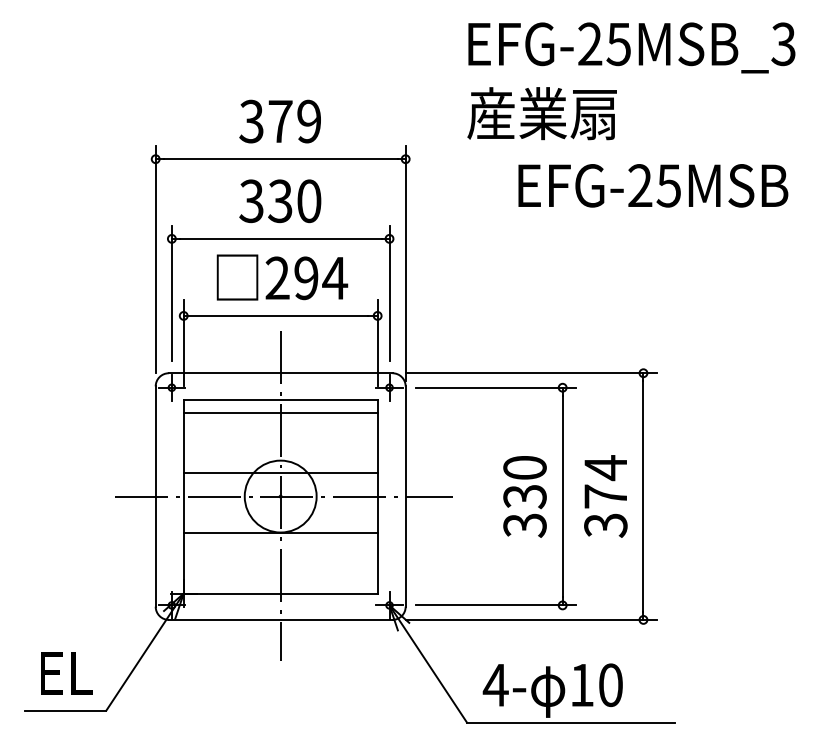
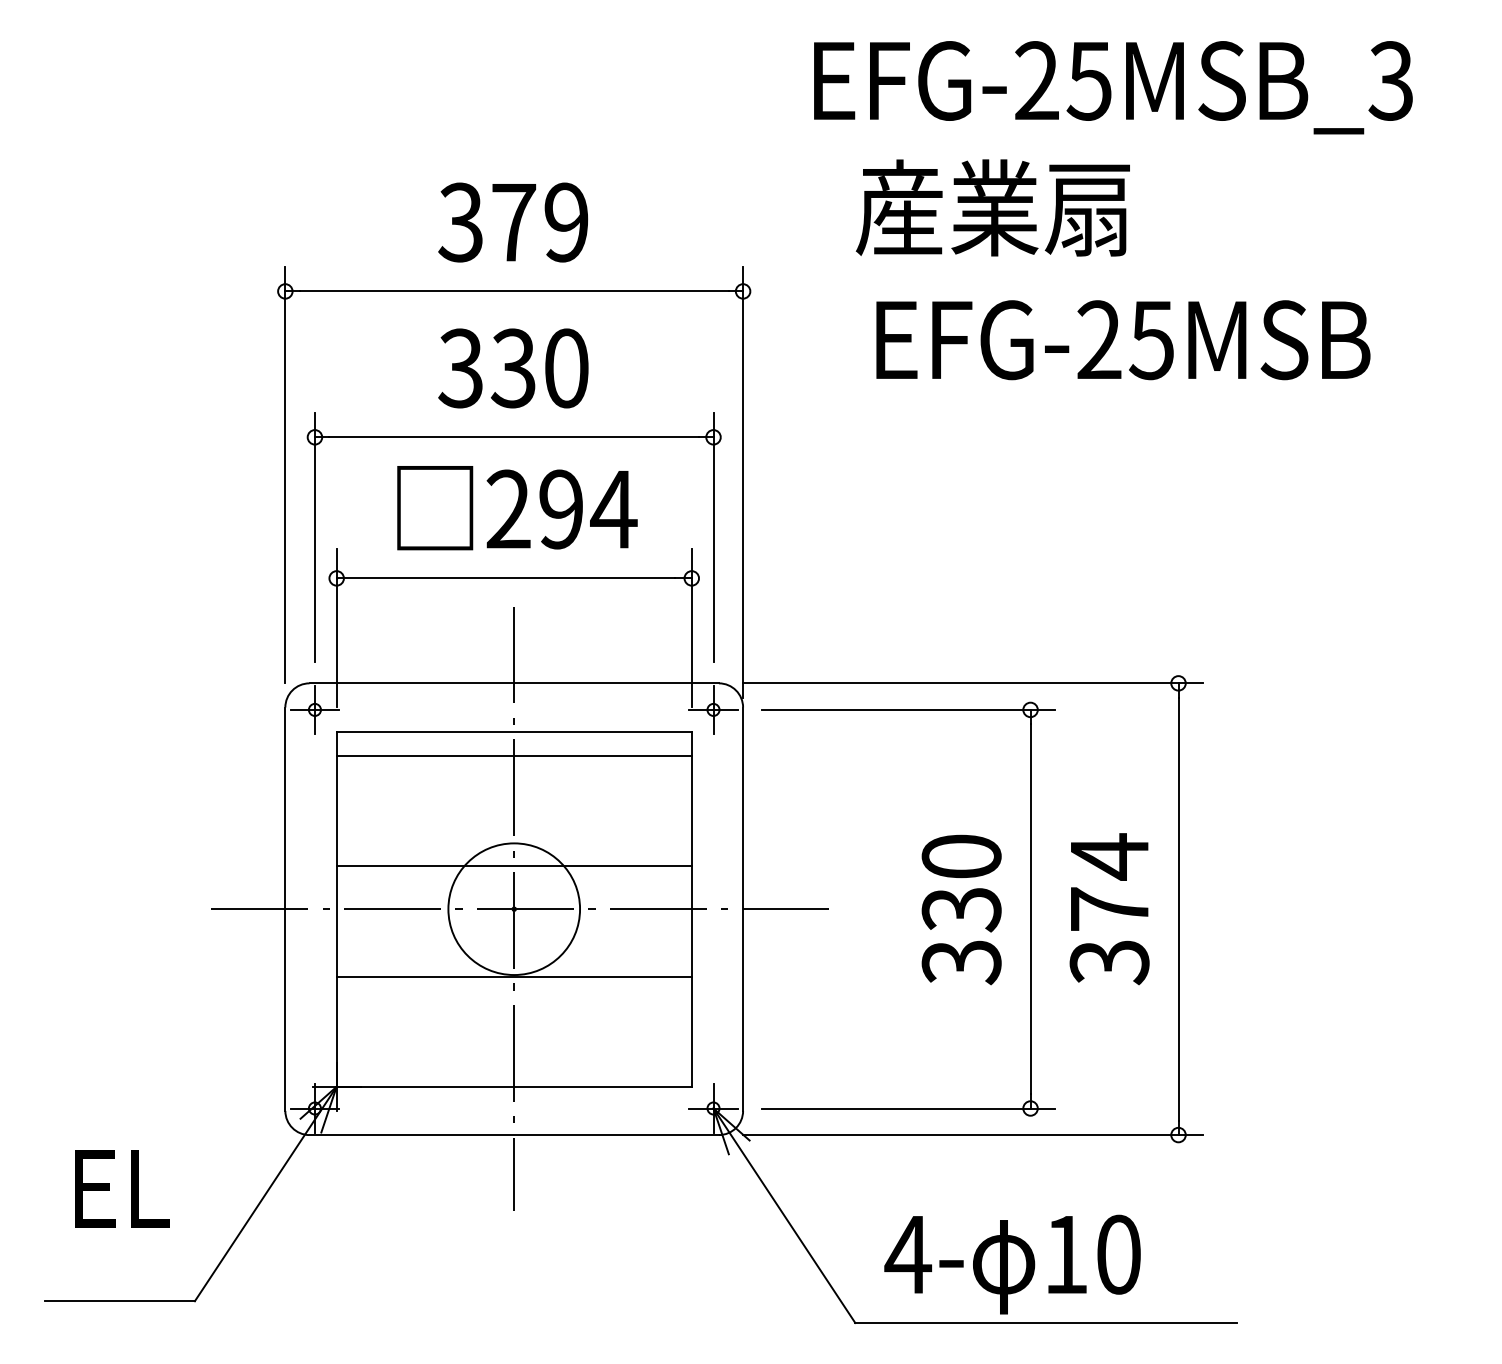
text: (631, 47) -> (1112, 86), moved
text: (653, 185) -> (1123, 339), moved
text: (66, 673) -> (121, 1189), moved

